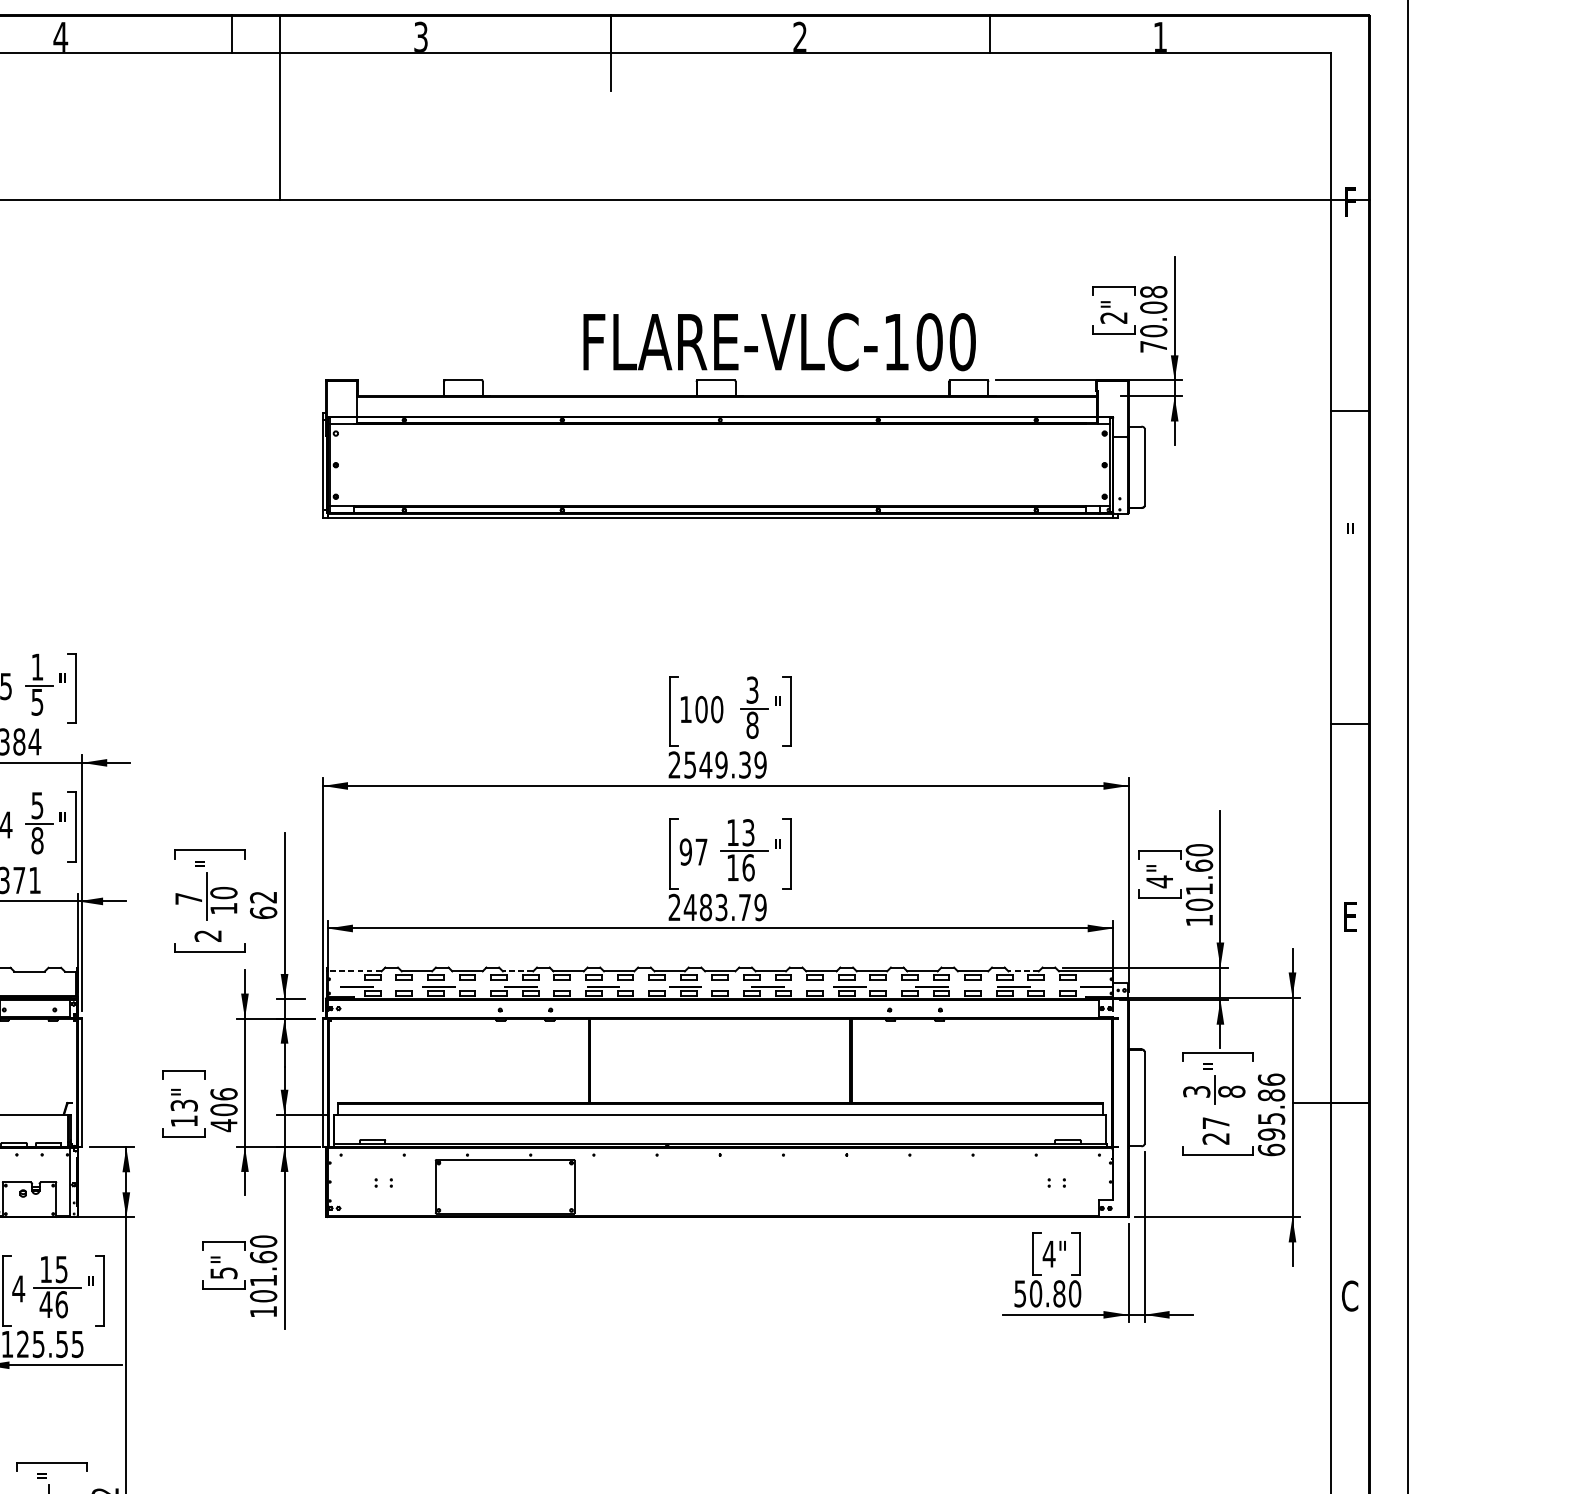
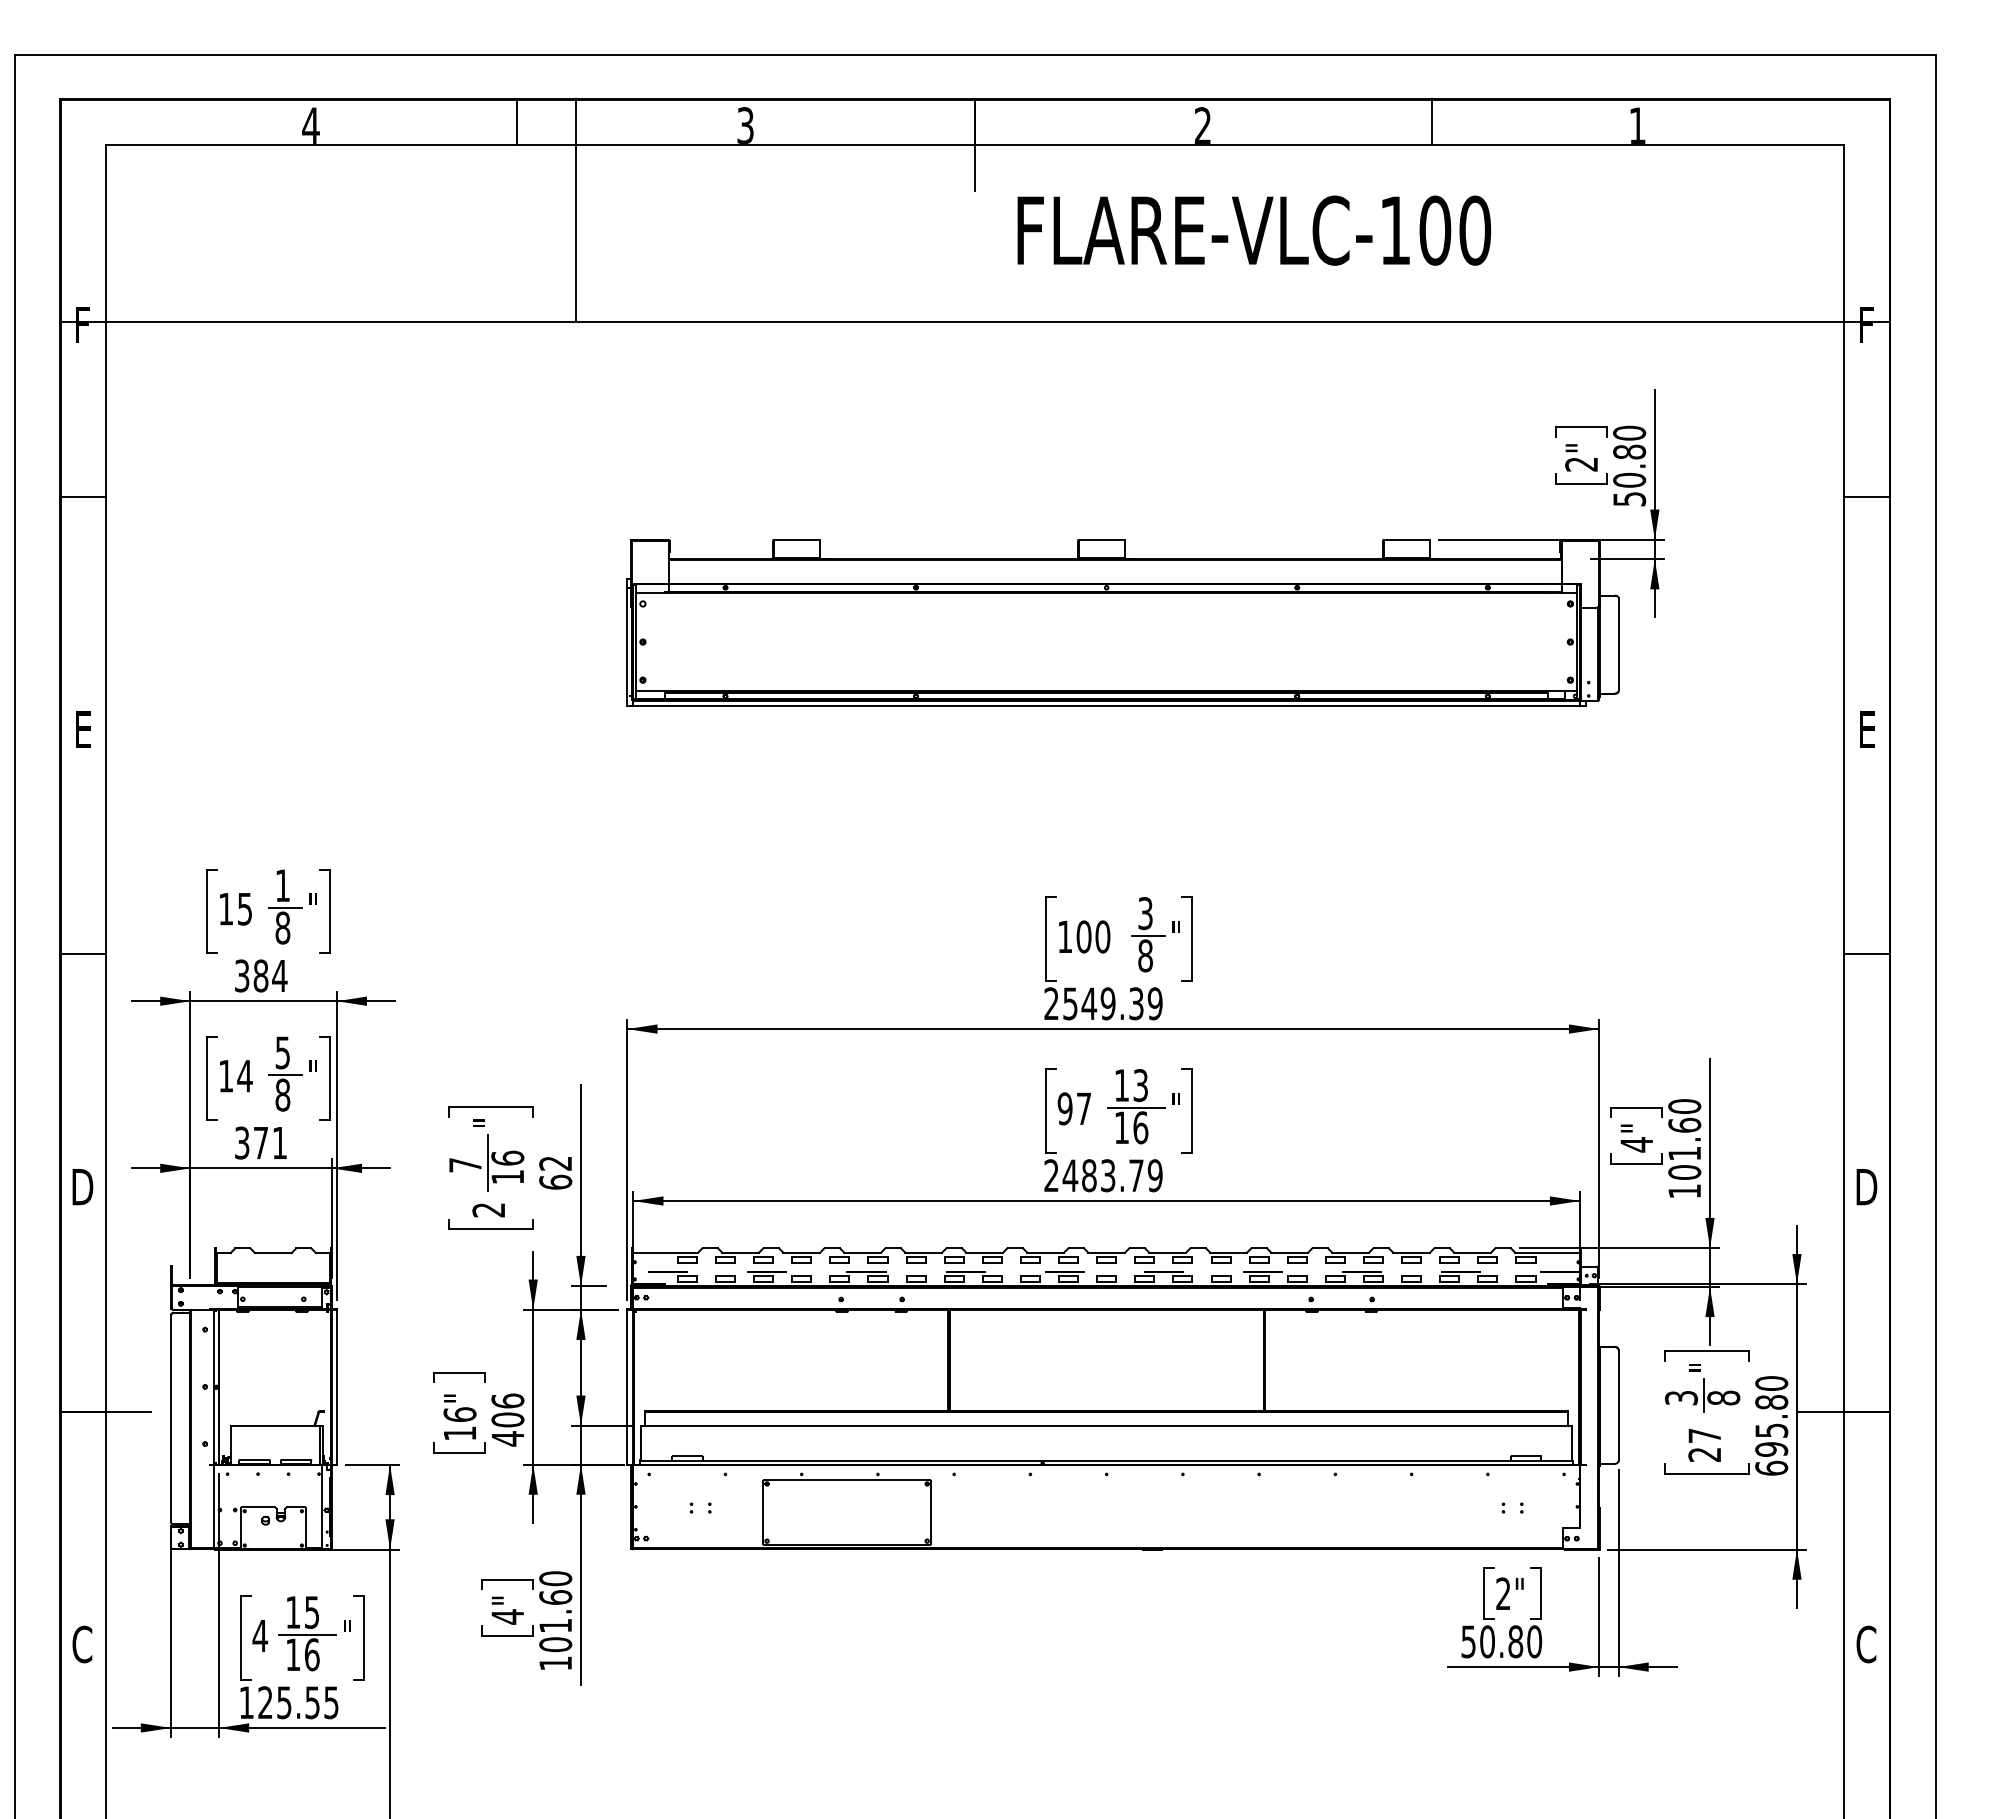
text: (1153, 318) -> (1629, 465), 70.08 -> 50.80
text: (779, 342) -> (1254, 230), moved
line: (1350, 411) -> (1866, 497), moved
text: (1350, 537) -> (1867, 729), " -> E
text: (37, 701) -> (282, 927), 5 -> 8
text: (223, 892) -> (507, 1157), 10 -> 16
text: (1350, 917) -> (1866, 1187), E -> D
line: (354, 971) -> (665, 1252), dashed -> solid
line: (517, 971) -> (862, 1252), dashed -> solid
line: (1023, 971) -> (1472, 1252), dashed -> solid
text: (1271, 1079) -> (1771, 1383), 695.86 -> 695.80
text: (183, 1105) -> (459, 1414), 13" -> 16"
text: (1049, 1253) -> (1503, 1593), 4" -> 2"
text: (223, 1272) -> (507, 1616), 5" -> 4"
text: (46, 1304) -> (293, 1654), 46 -> 16

